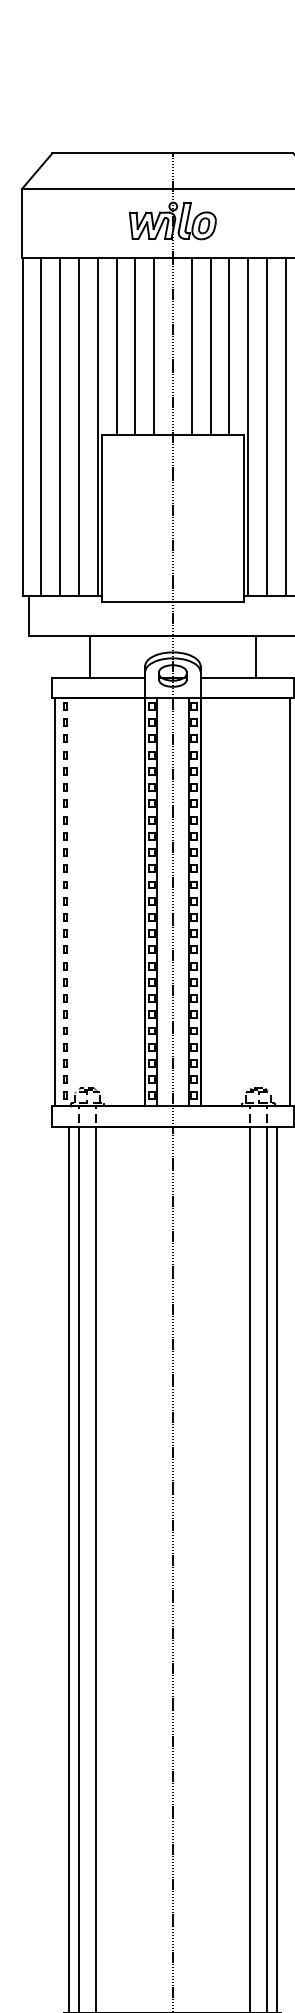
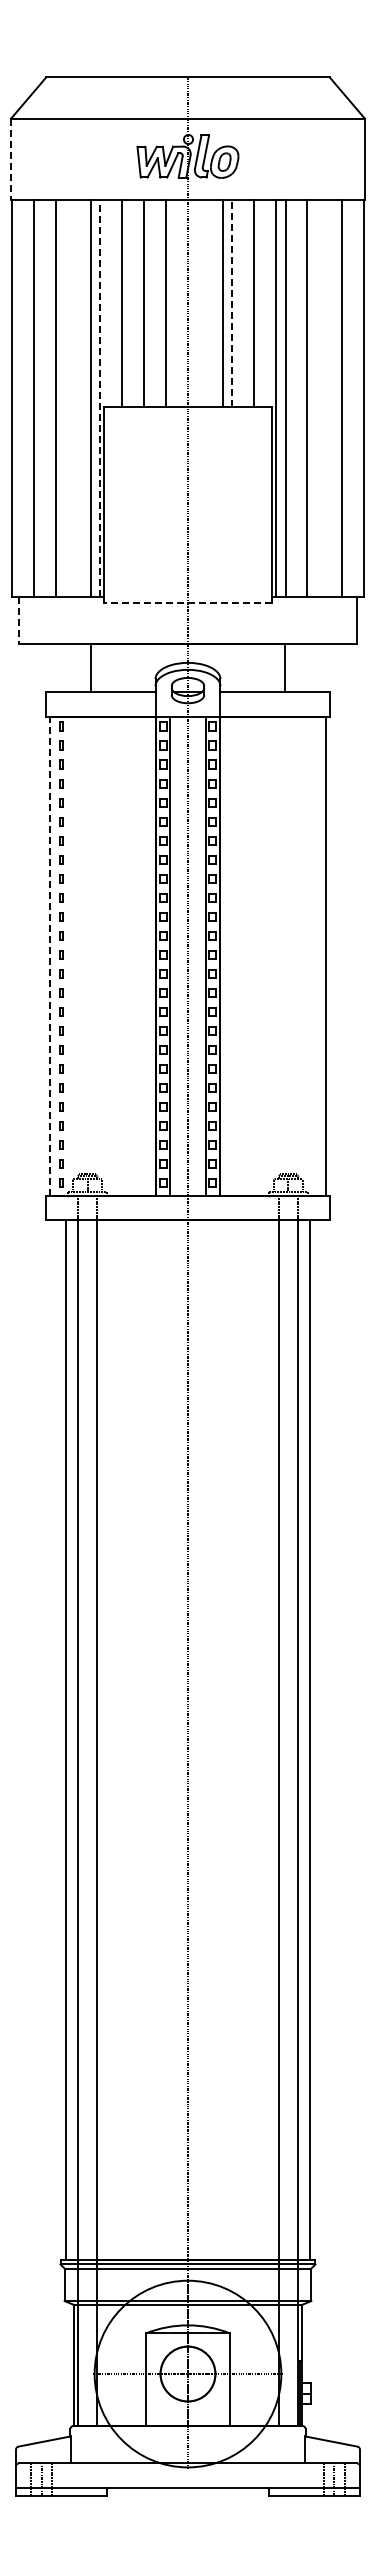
line: (22, 223) -> (11, 159), solid -> dashed
line: (192, 346) -> (223, 303), moved
line: (210, 346) -> (232, 303), solid -> dashed
line: (78, 427) -> (90, 398), moved
line: (97, 427) -> (99, 398), solid -> dashed
line: (267, 427) -> (286, 398), moved
line: (285, 427) -> (307, 398), moved
line: (173, 601) -> (188, 603), solid -> dashed
line: (29, 616) -> (19, 620), solid -> dashed
line: (55, 901) -> (50, 955), solid -> dashed

